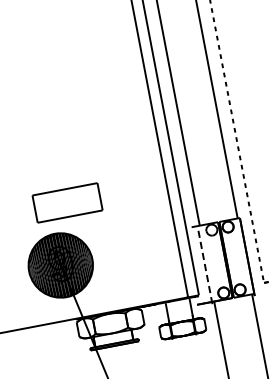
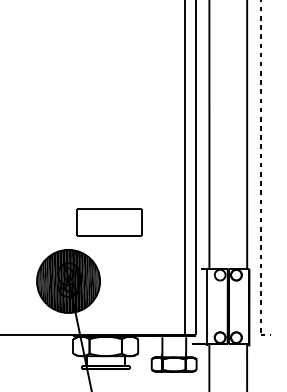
part: (67, 202) -> (109, 222), moved
line: (205, 265) -> (207, 307), dashed -> solid

